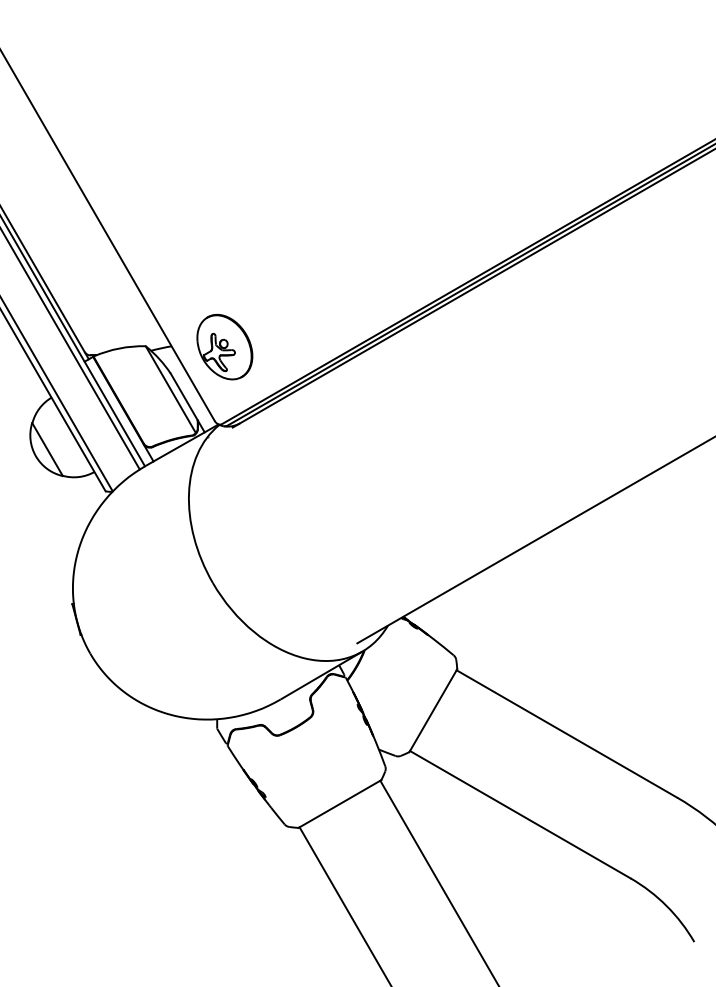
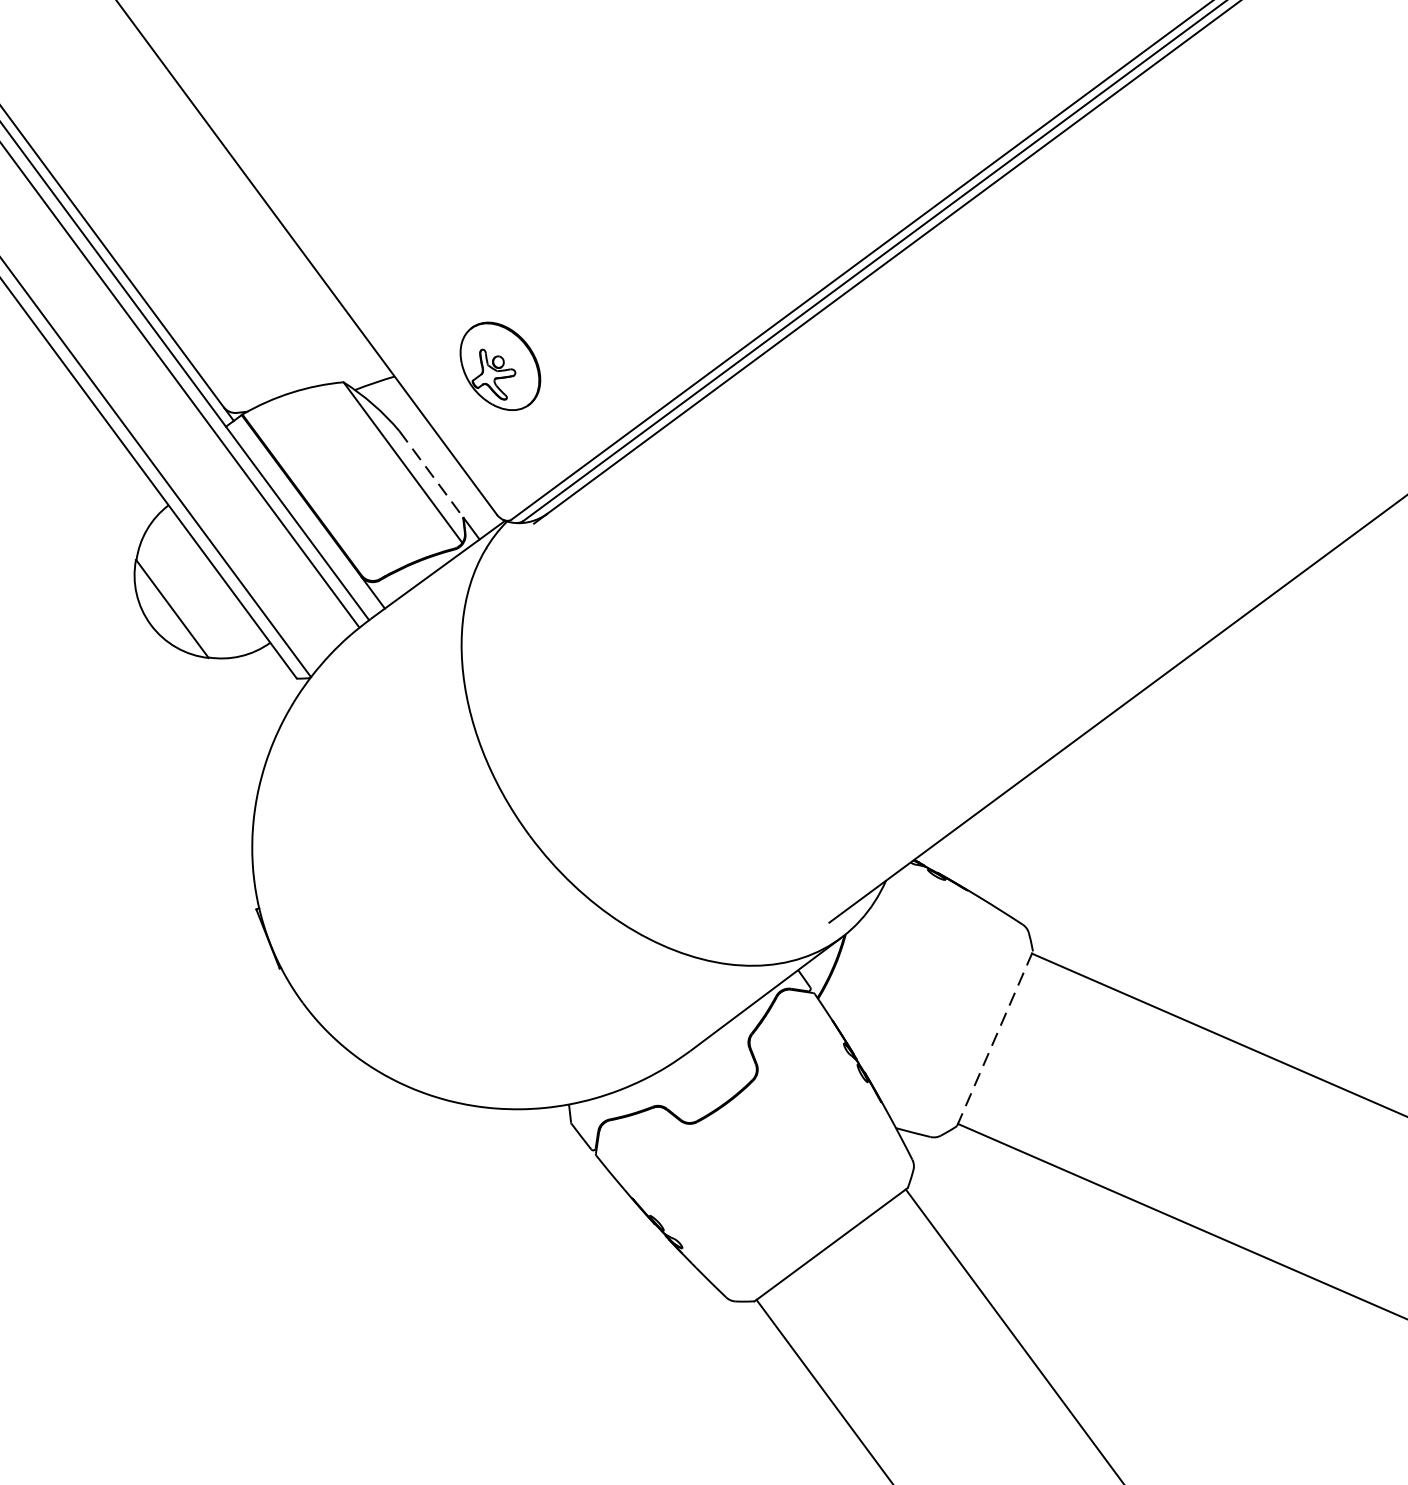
part: (224, 347) -> (499, 366), size x0.7
line: (184, 397) -> (431, 474), solid -> dashed
line: (433, 710) -> (995, 1038), solid -> dashed

